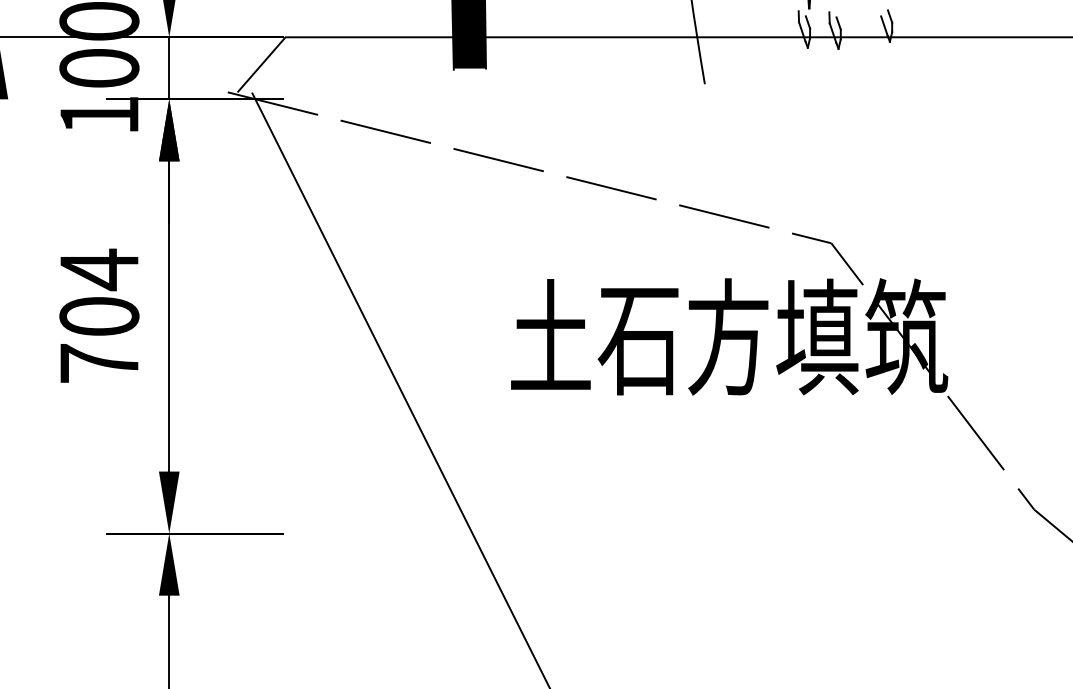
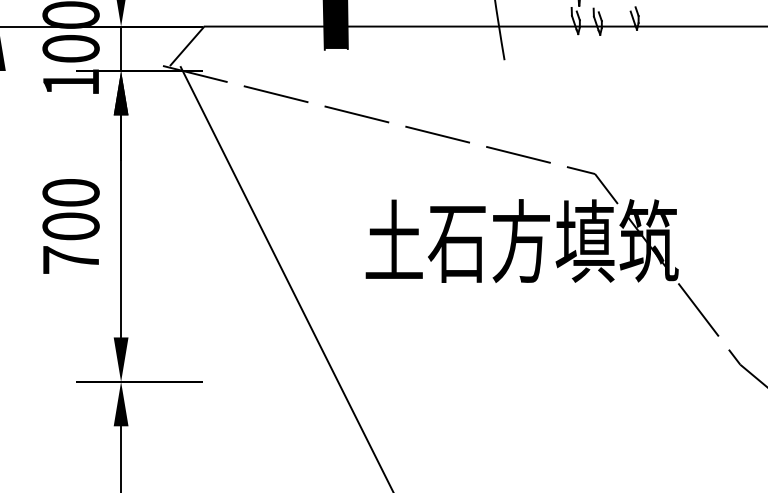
text: (99, 269) -> (71, 192), 704 -> 700

